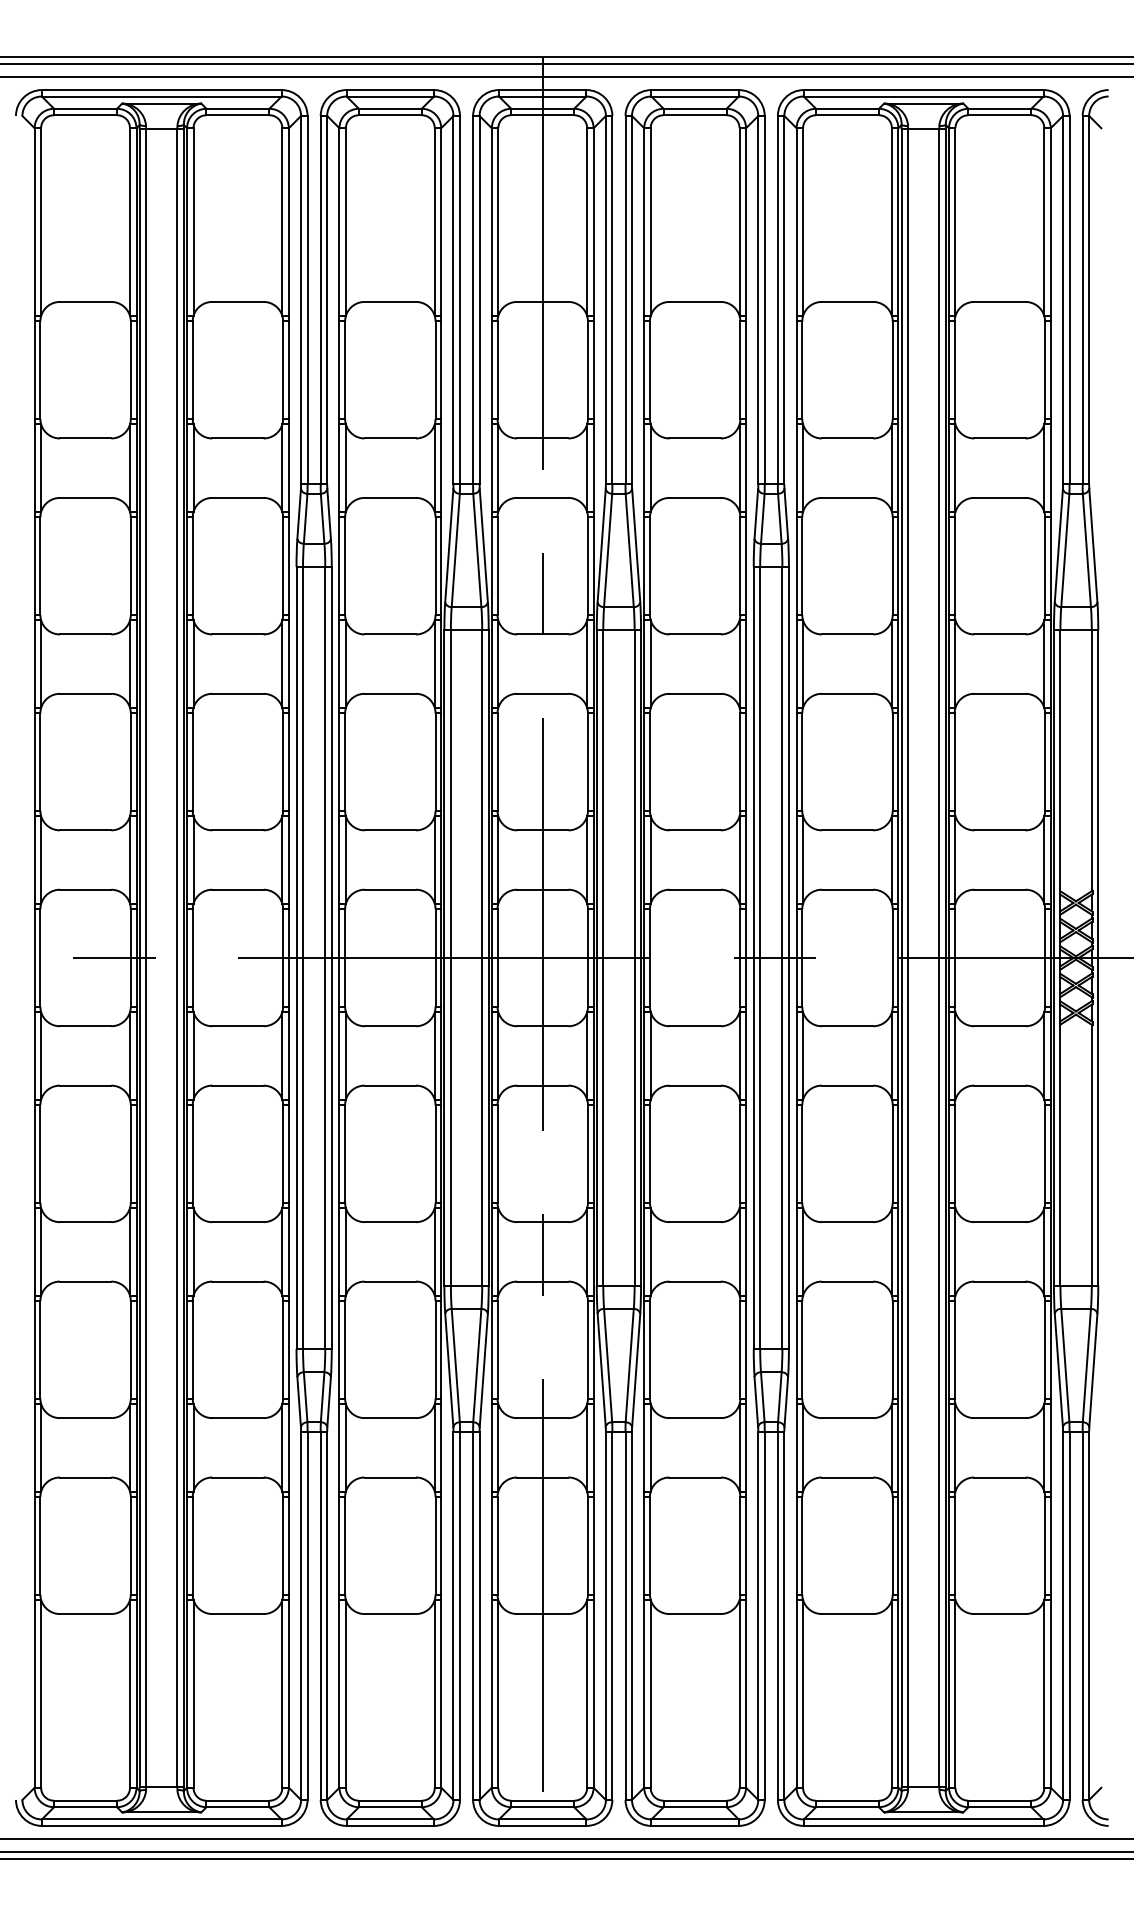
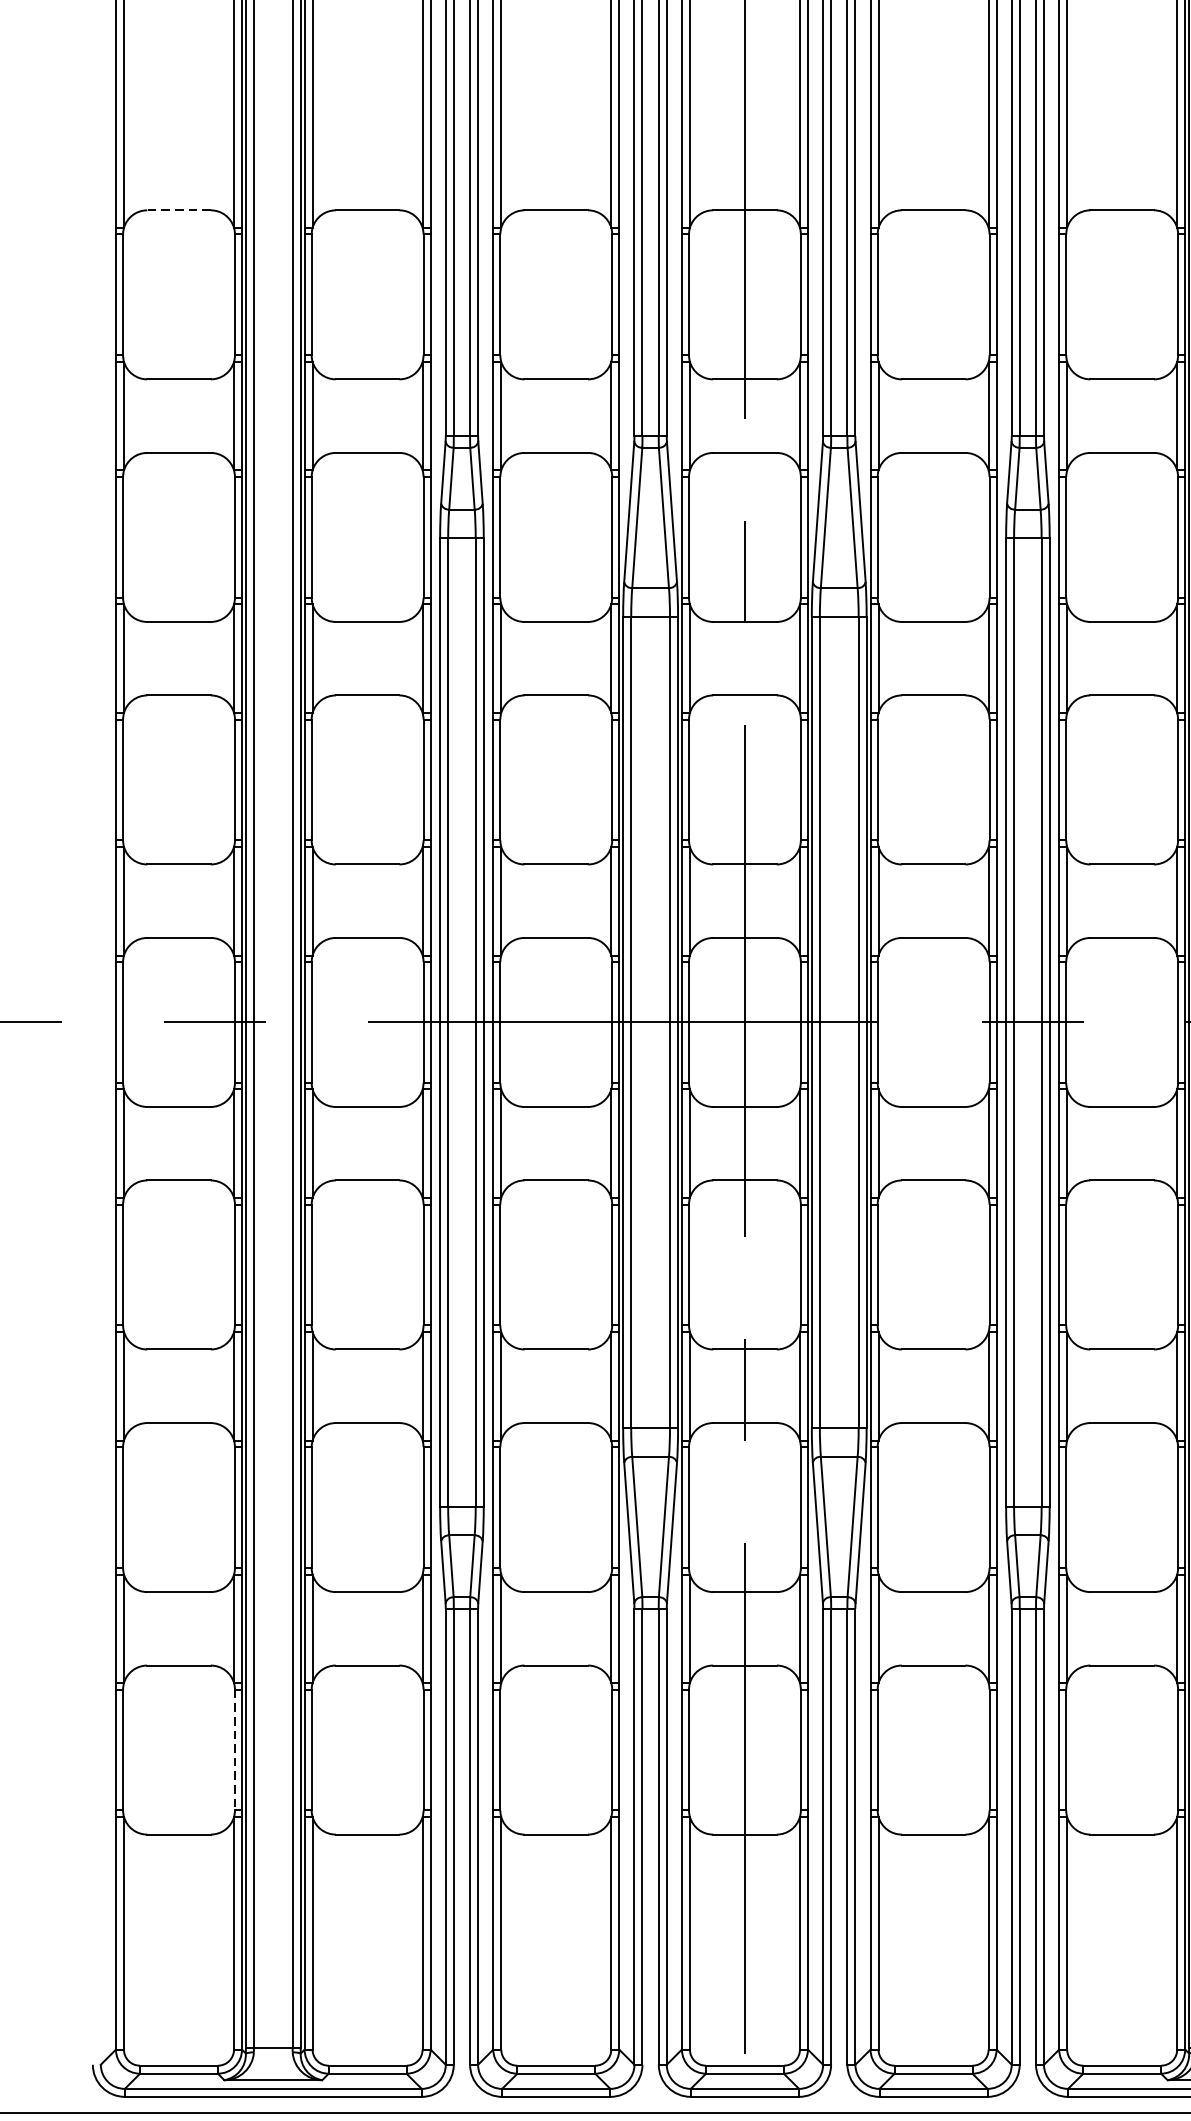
line: (85, 301) -> (178, 209), solid -> dashed
line: (130, 1545) -> (234, 1749), solid -> dashed

